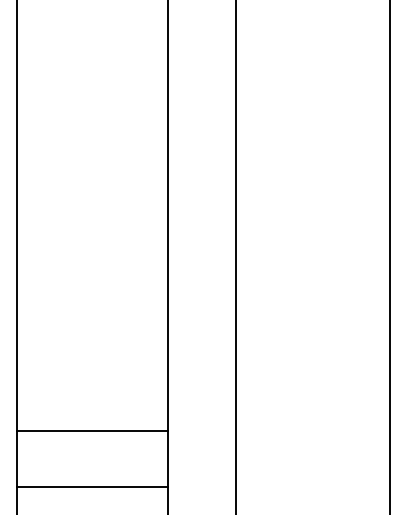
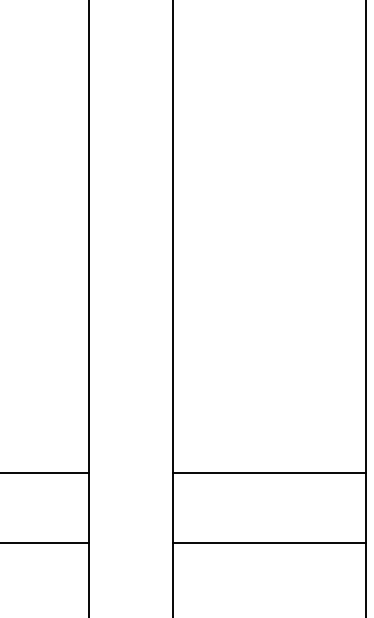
line: (313, 430) -> (269, 472), added
line: (313, 487) -> (269, 543), added

